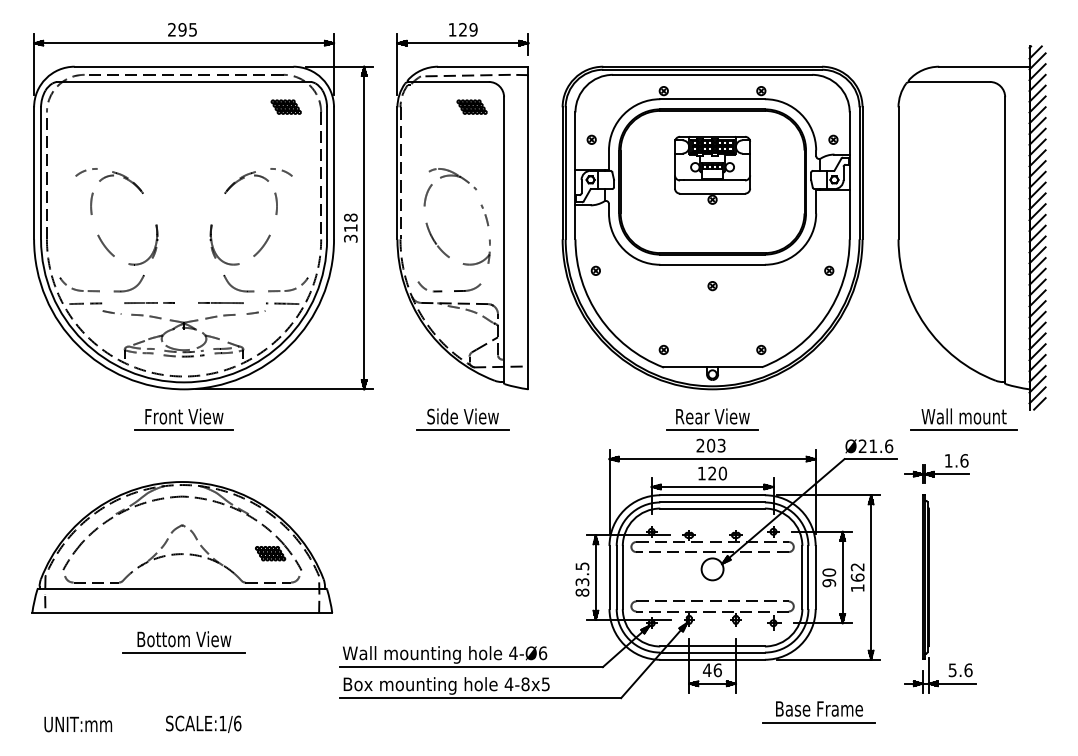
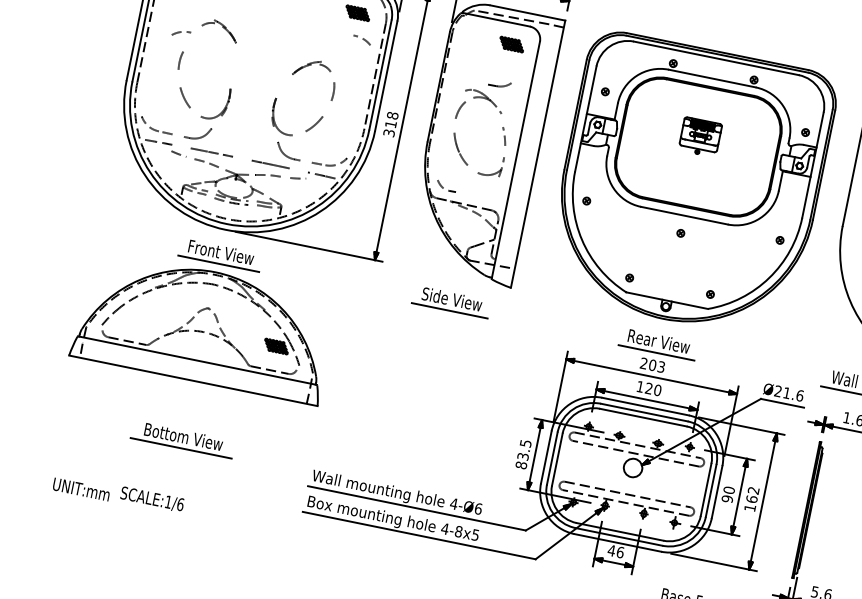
part: (712, 169) -> (700, 136), size x0.6
curve: (281, 171) -> (362, 39), moved
part: (121, 182) -> (220, 30), moved
part: (467, 287) -> (499, 83), moved
part: (182, 547) -> (204, 326), moved
text: (203, 723) -> (152, 498), moved

